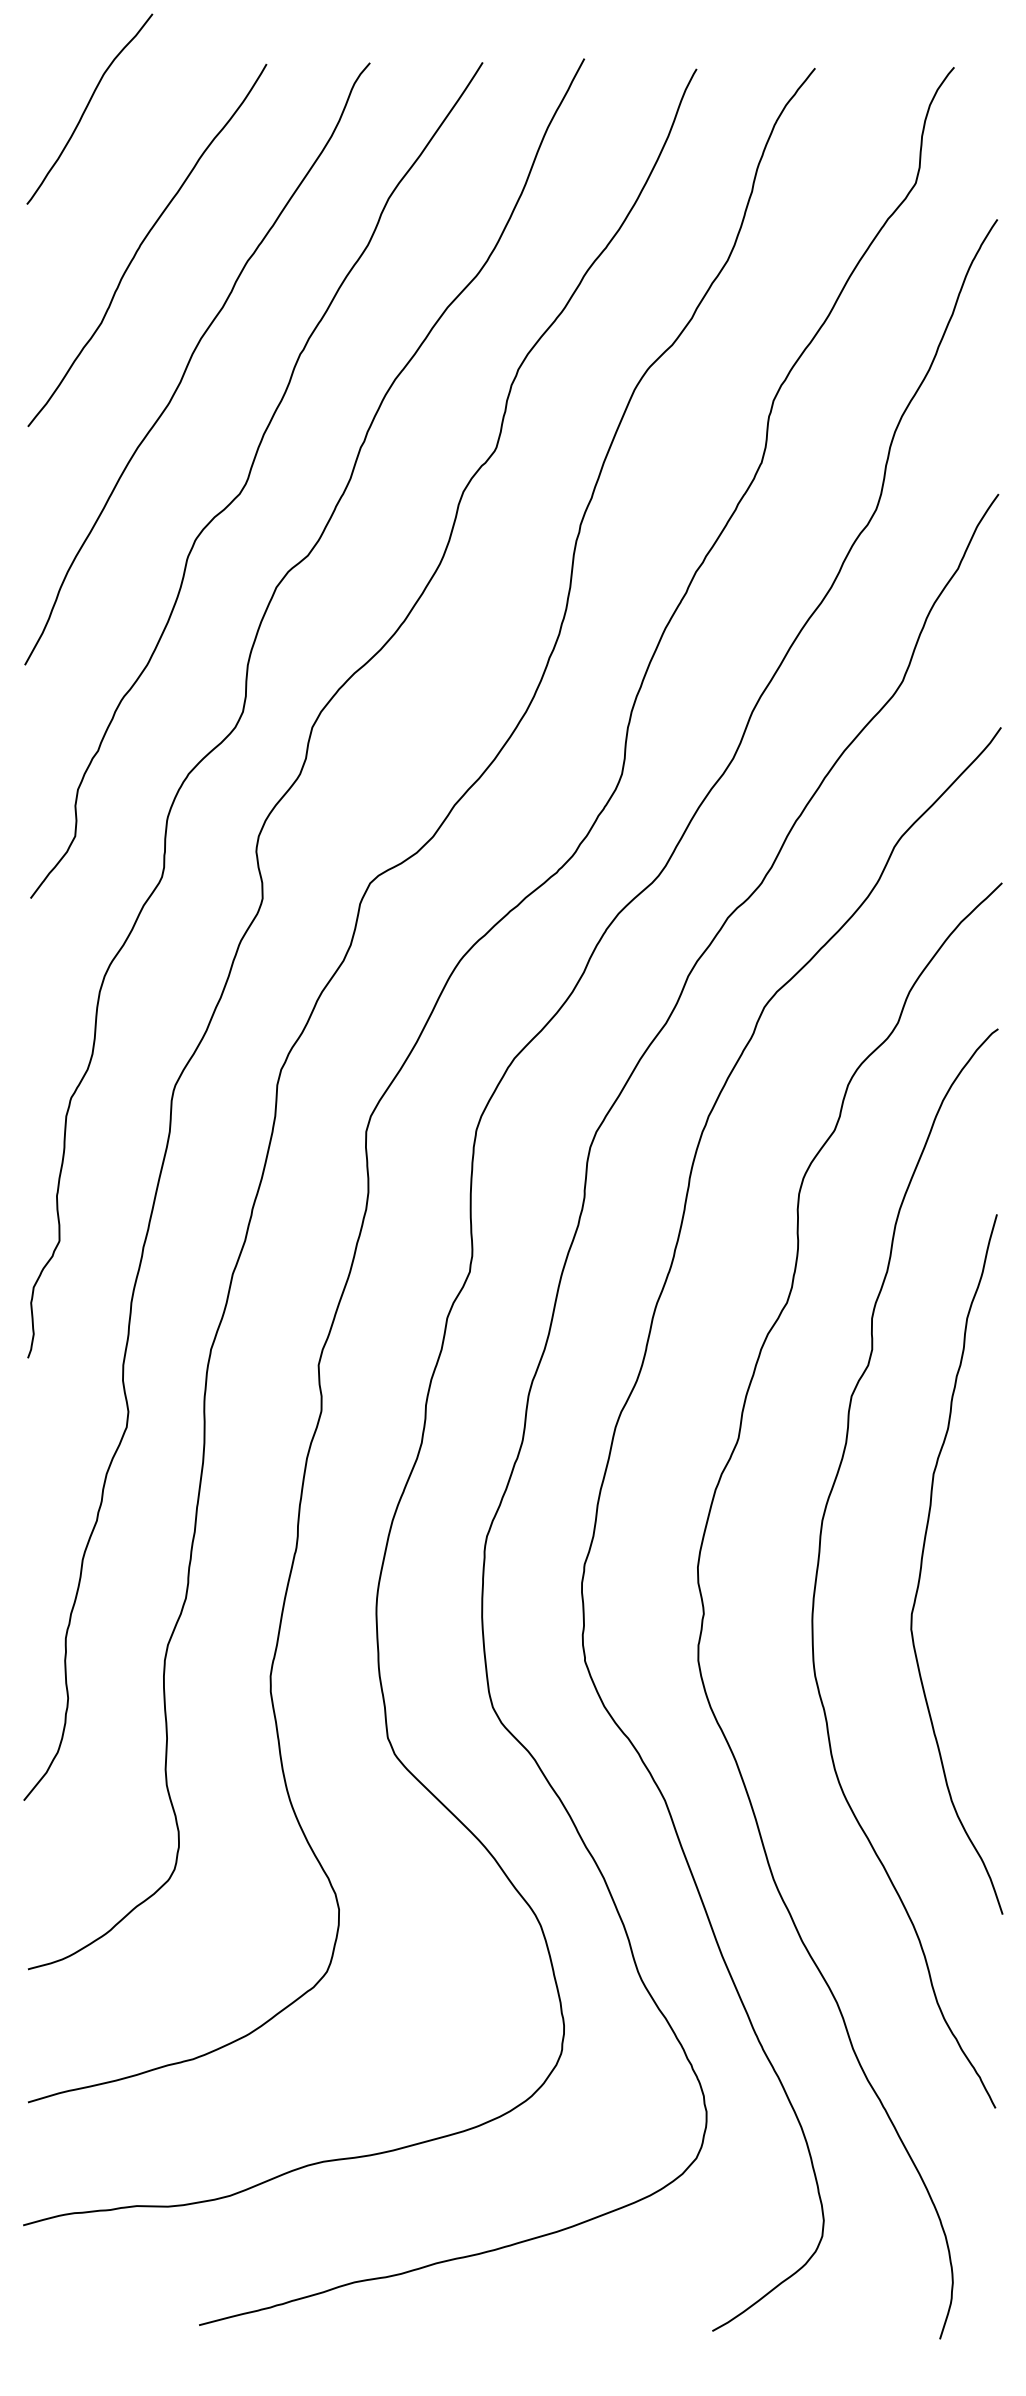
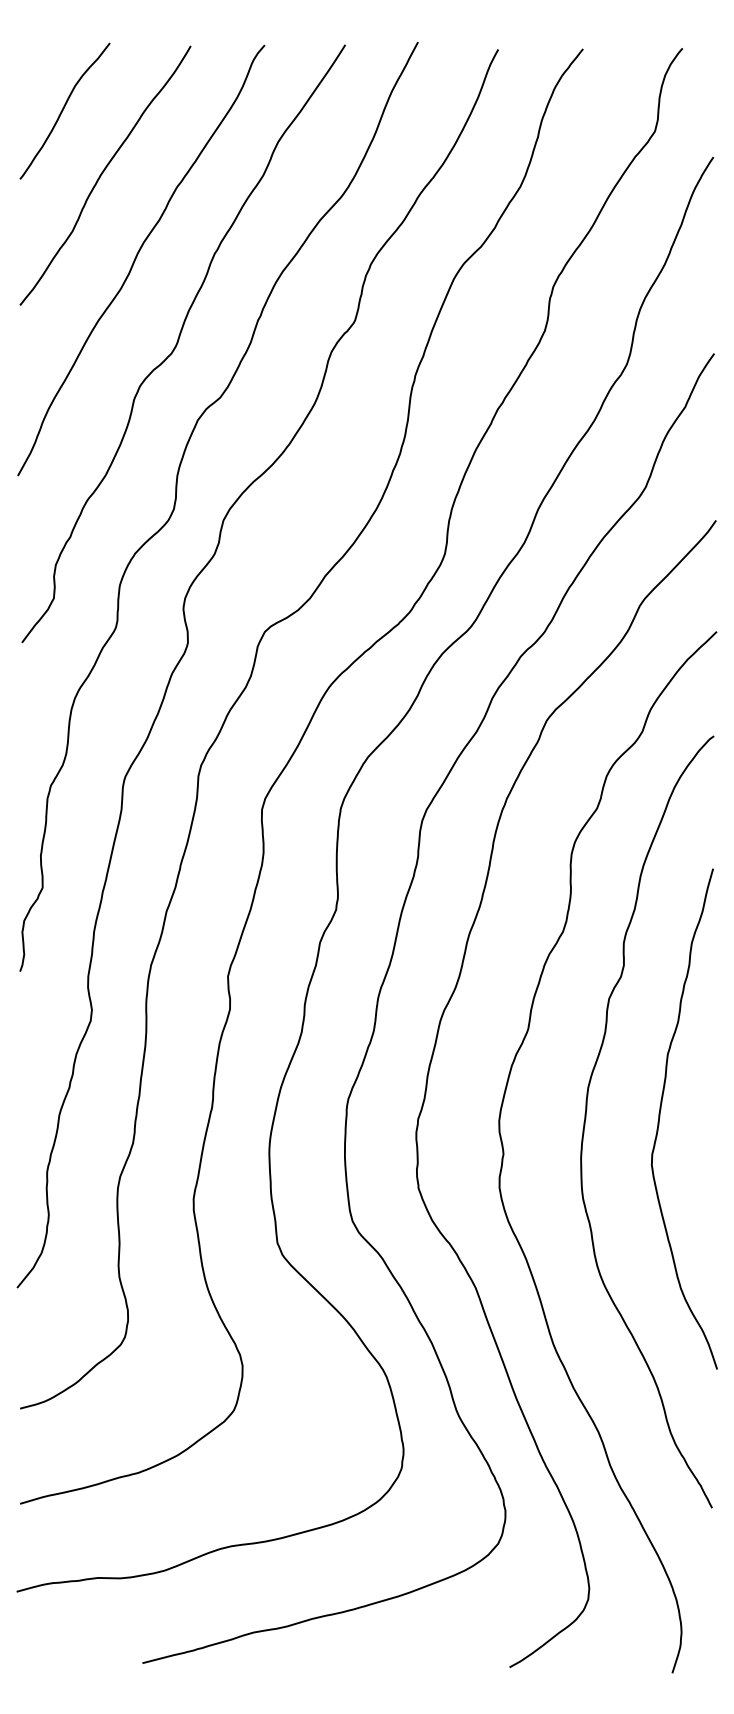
curve: (88, 106) -> (64, 109), moved

